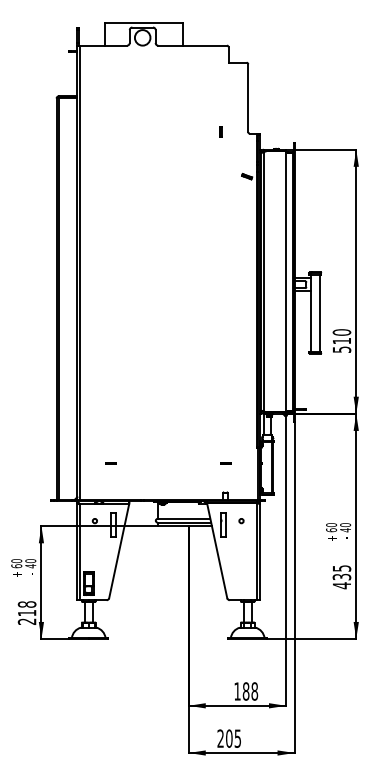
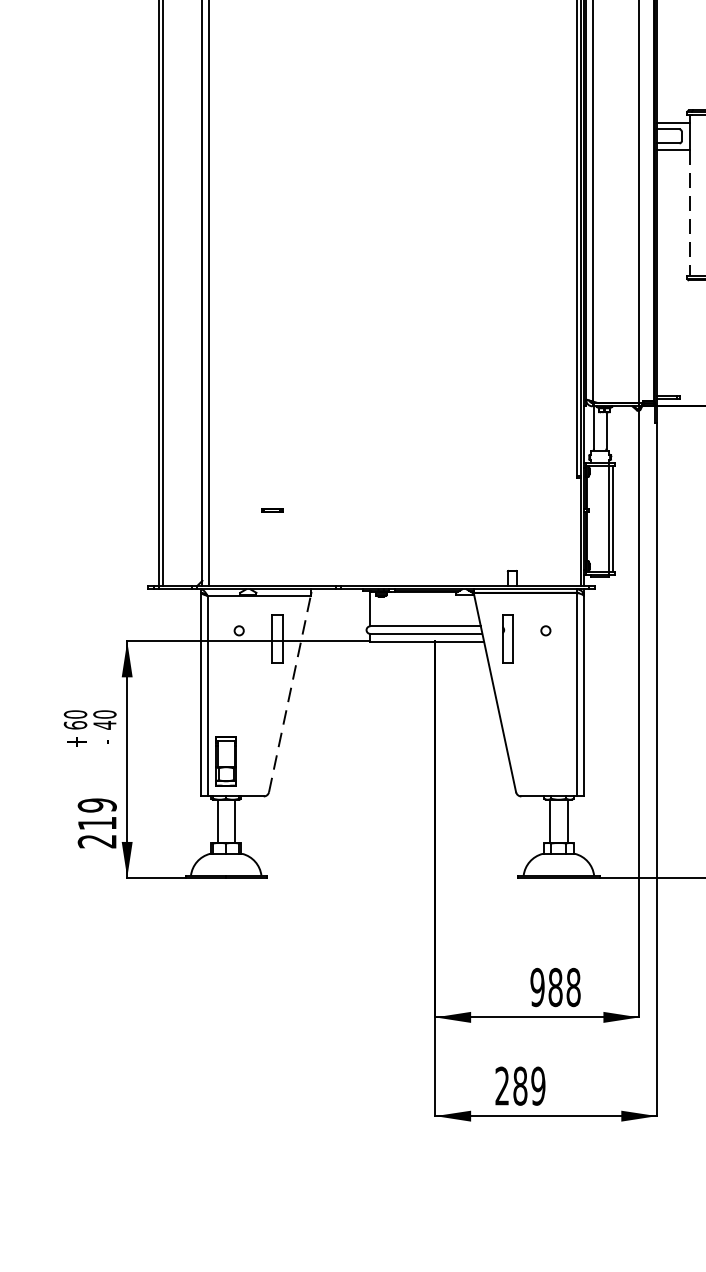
line: (310, 321) -> (690, 213), solid -> dashed
line: (225, 463) -> (512, 510), removed
line: (119, 551) -> (290, 694), solid -> dashed
text: (27, 604) -> (98, 805), 218 -> 219
text: (237, 691) -> (537, 987), 188 -> 988
text: (233, 738) -> (529, 1085), 205 -> 289

